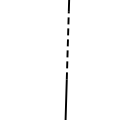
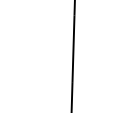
line: (67, 45) -> (73, 49), dashed -> solid

